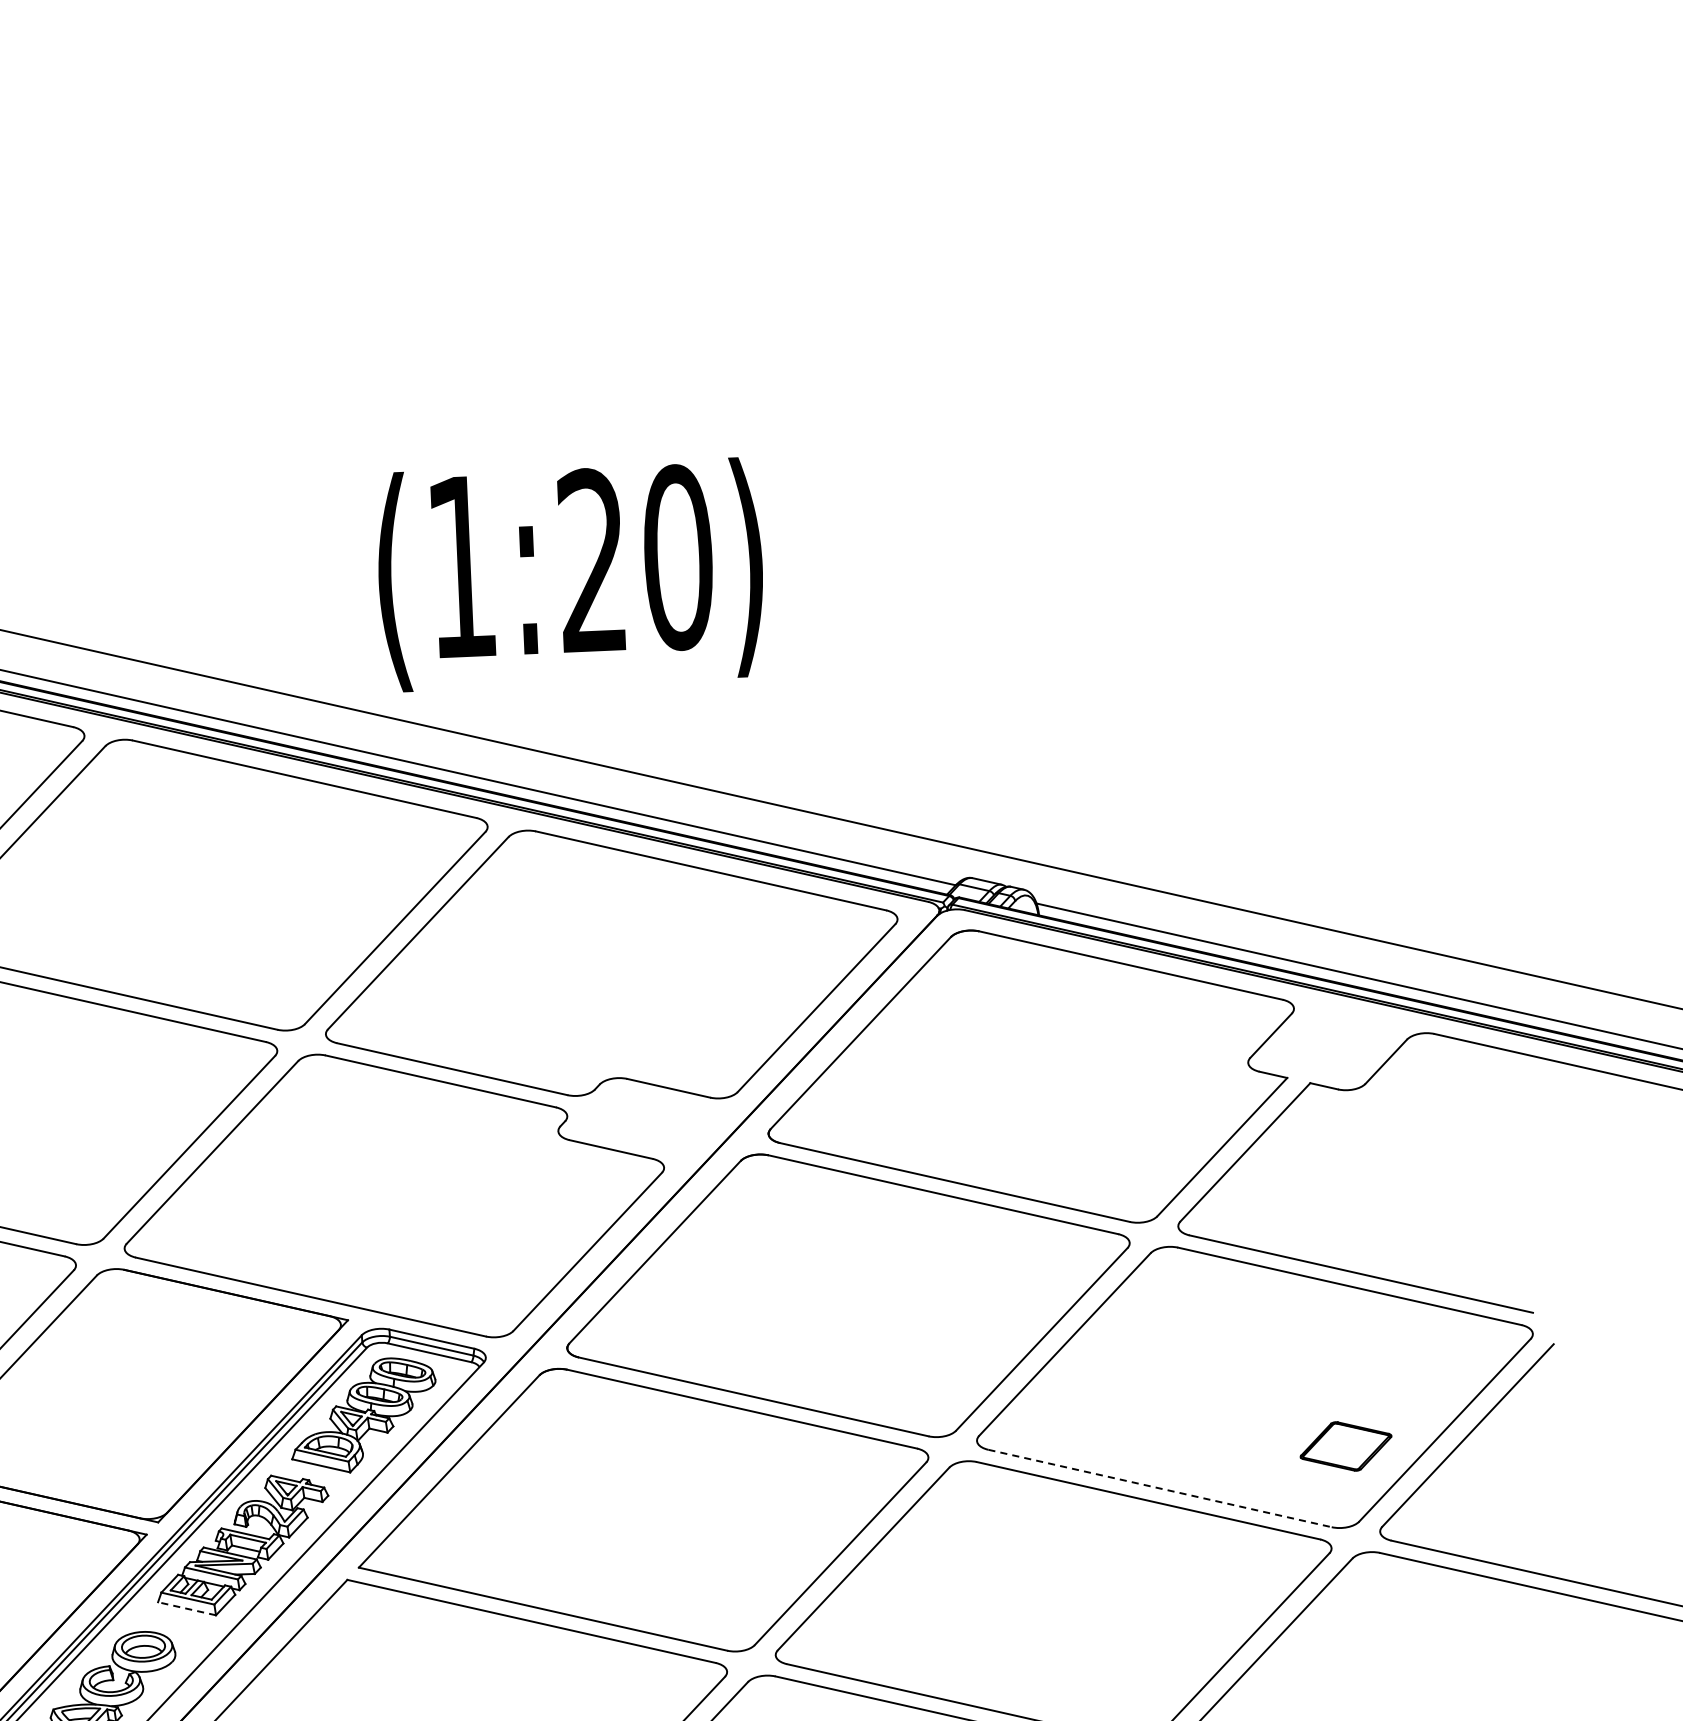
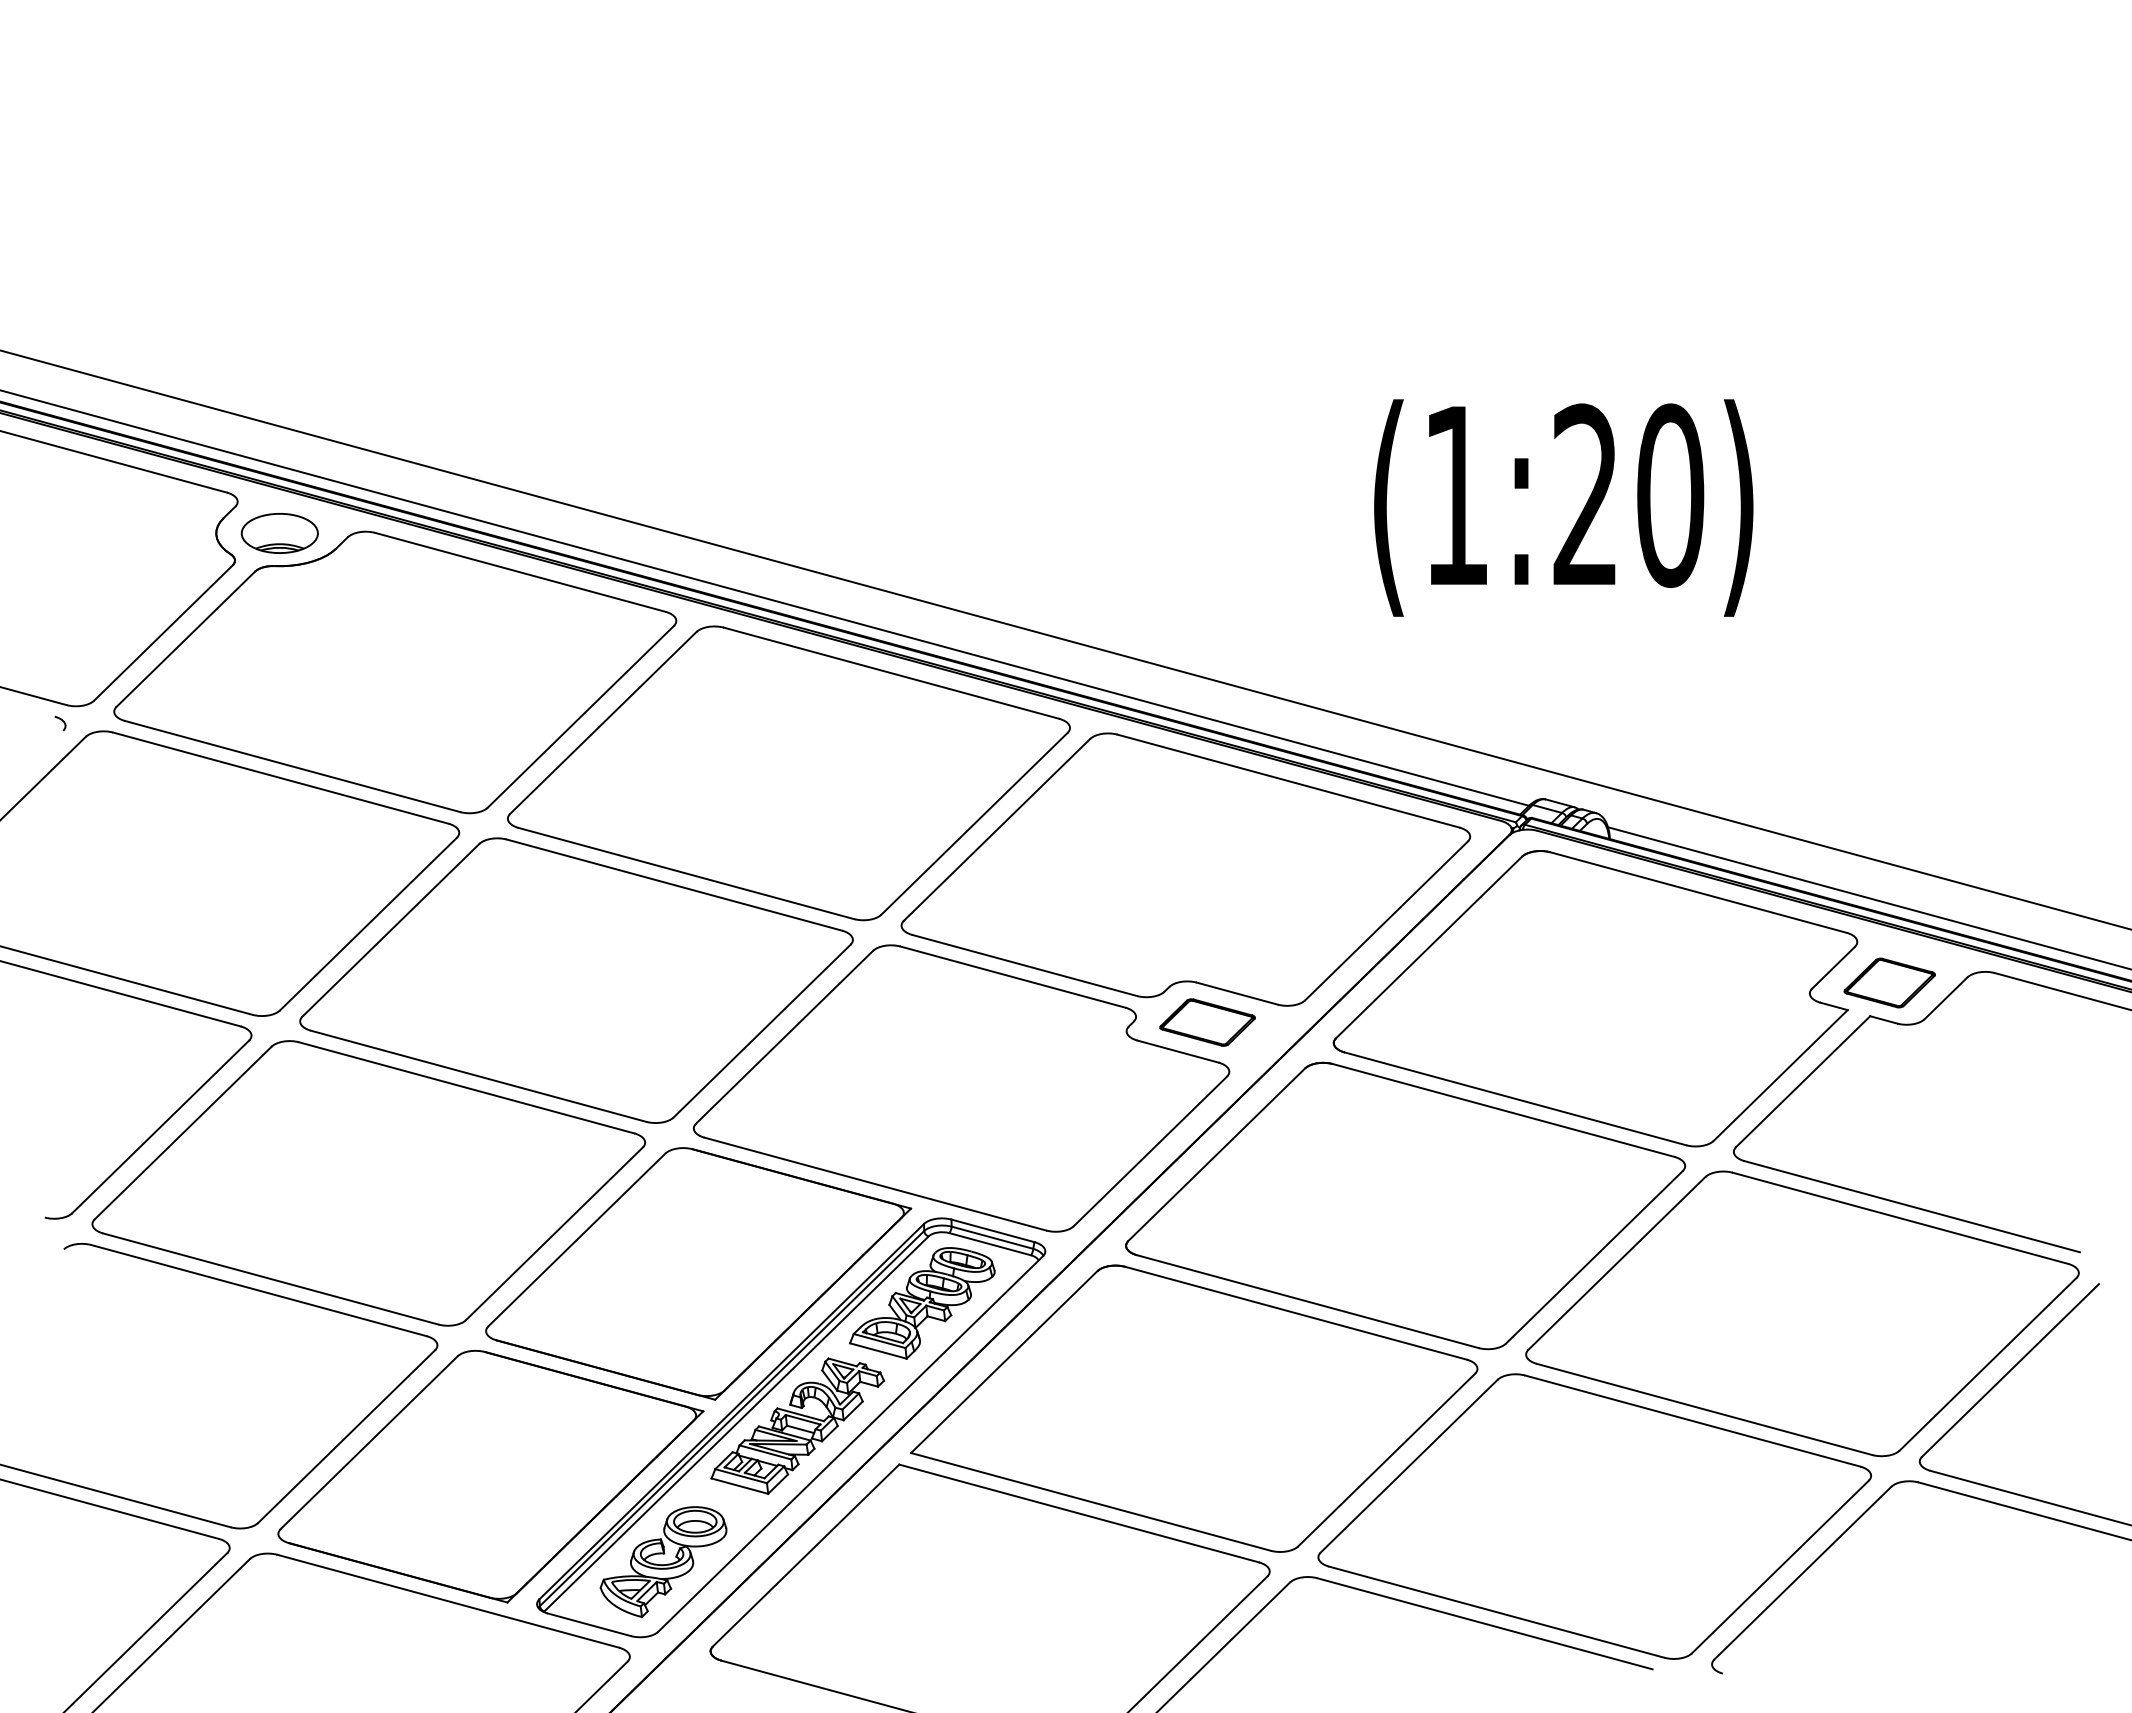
text: (570, 574) -> (1563, 507), moved
part: (639, 1118) -> (1207, 1022), added
part: (1345, 1445) -> (1889, 982), moved
line: (1159, 1488) -> (1704, 1409), dashed -> solid
line: (186, 1609) -> (739, 1486), dashed -> solid

